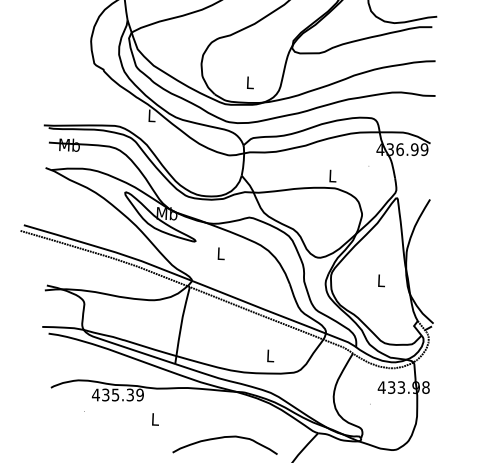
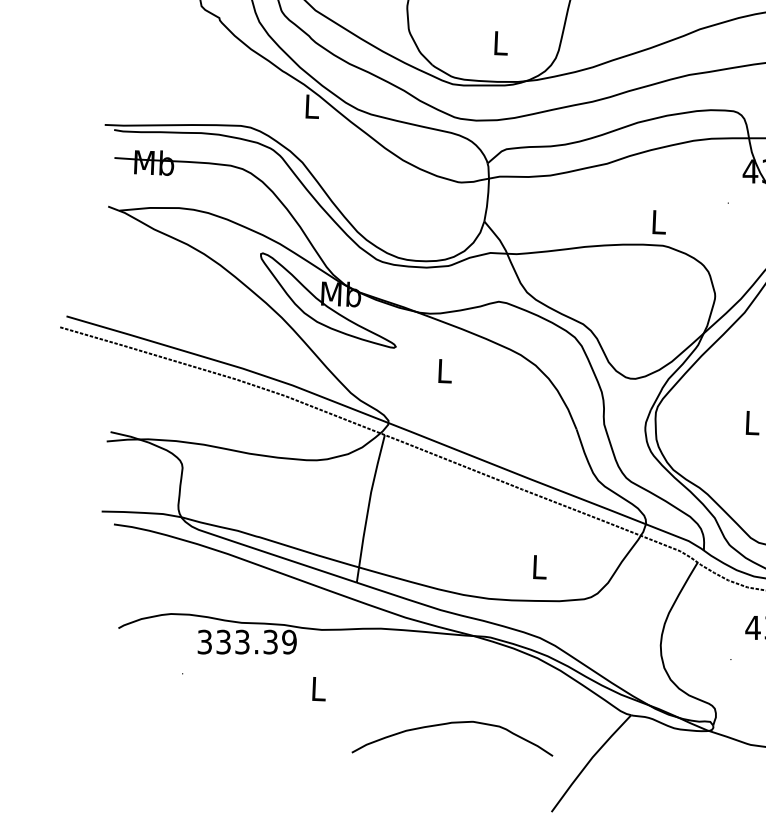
text: (105, 394) -> (223, 641), 435.39 -> 333.39

